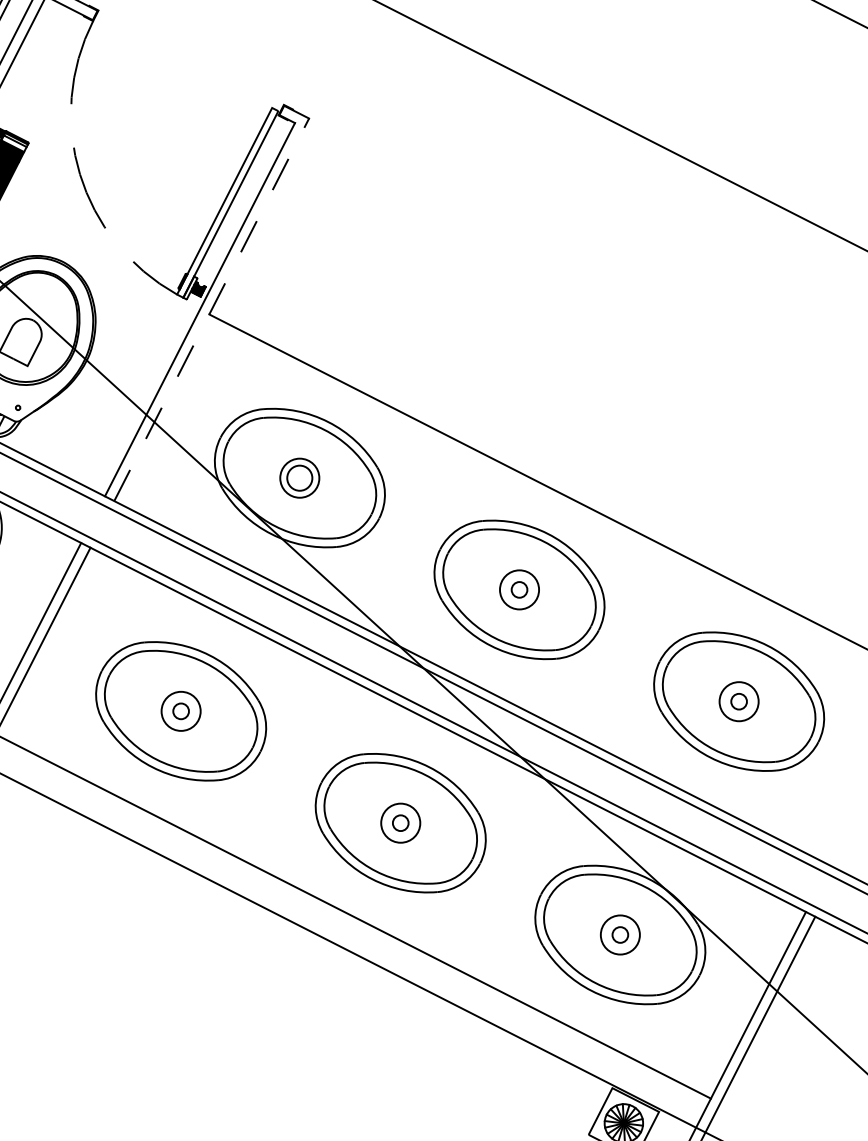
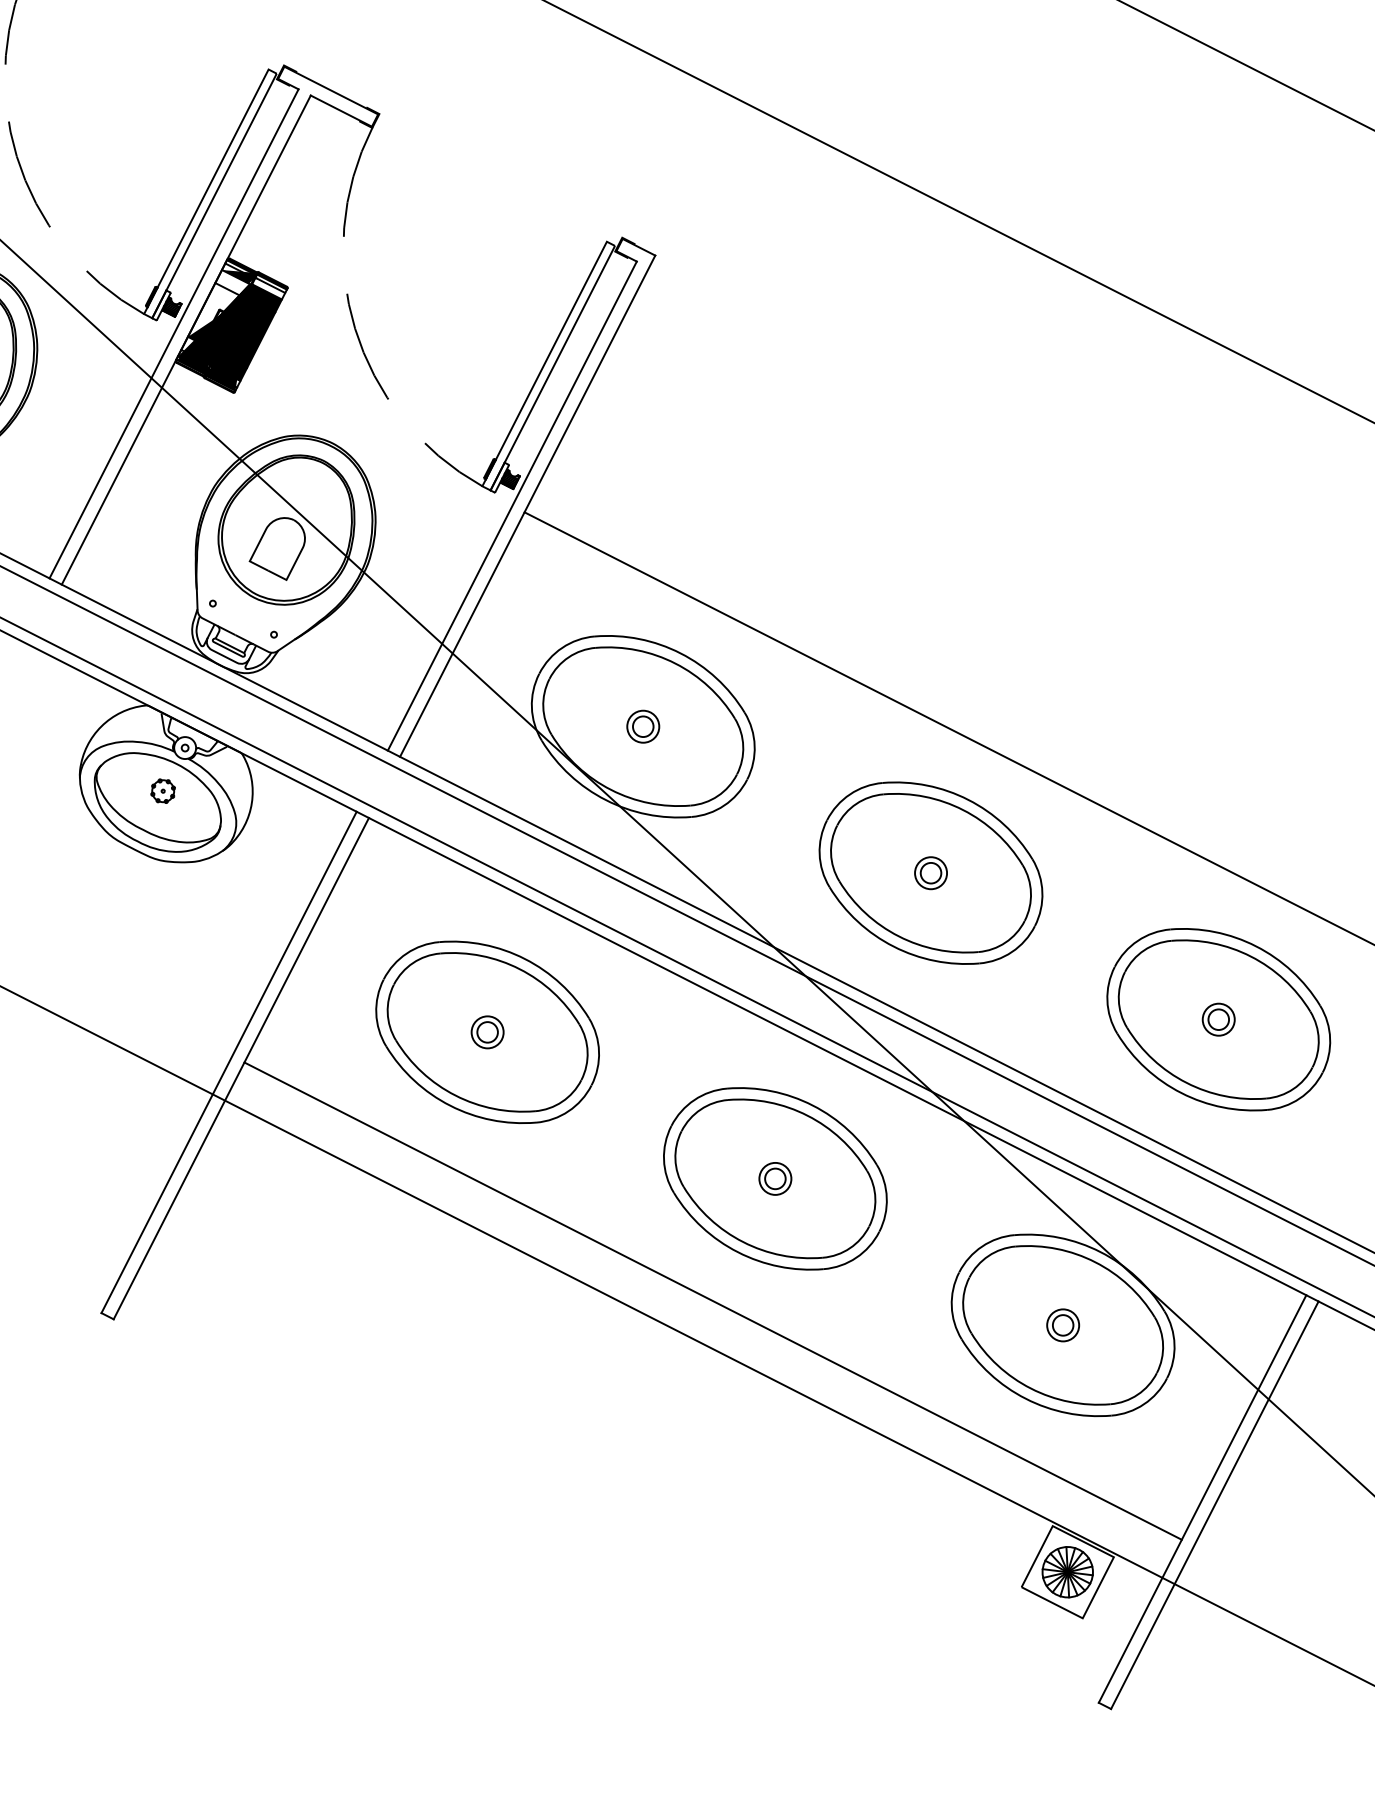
line: (211, 309) -> (527, 505), dashed -> solid
part: (300, 477) -> (643, 726), size x0.62
circle: (519, 590) -> (931, 873), size x0.62
circle: (738, 701) -> (1218, 1019), size x0.62
circle: (181, 711) -> (487, 1032), size x0.62
circle: (400, 822) -> (775, 1178), size x0.62
circle: (620, 935) -> (1063, 1325), size x0.62

